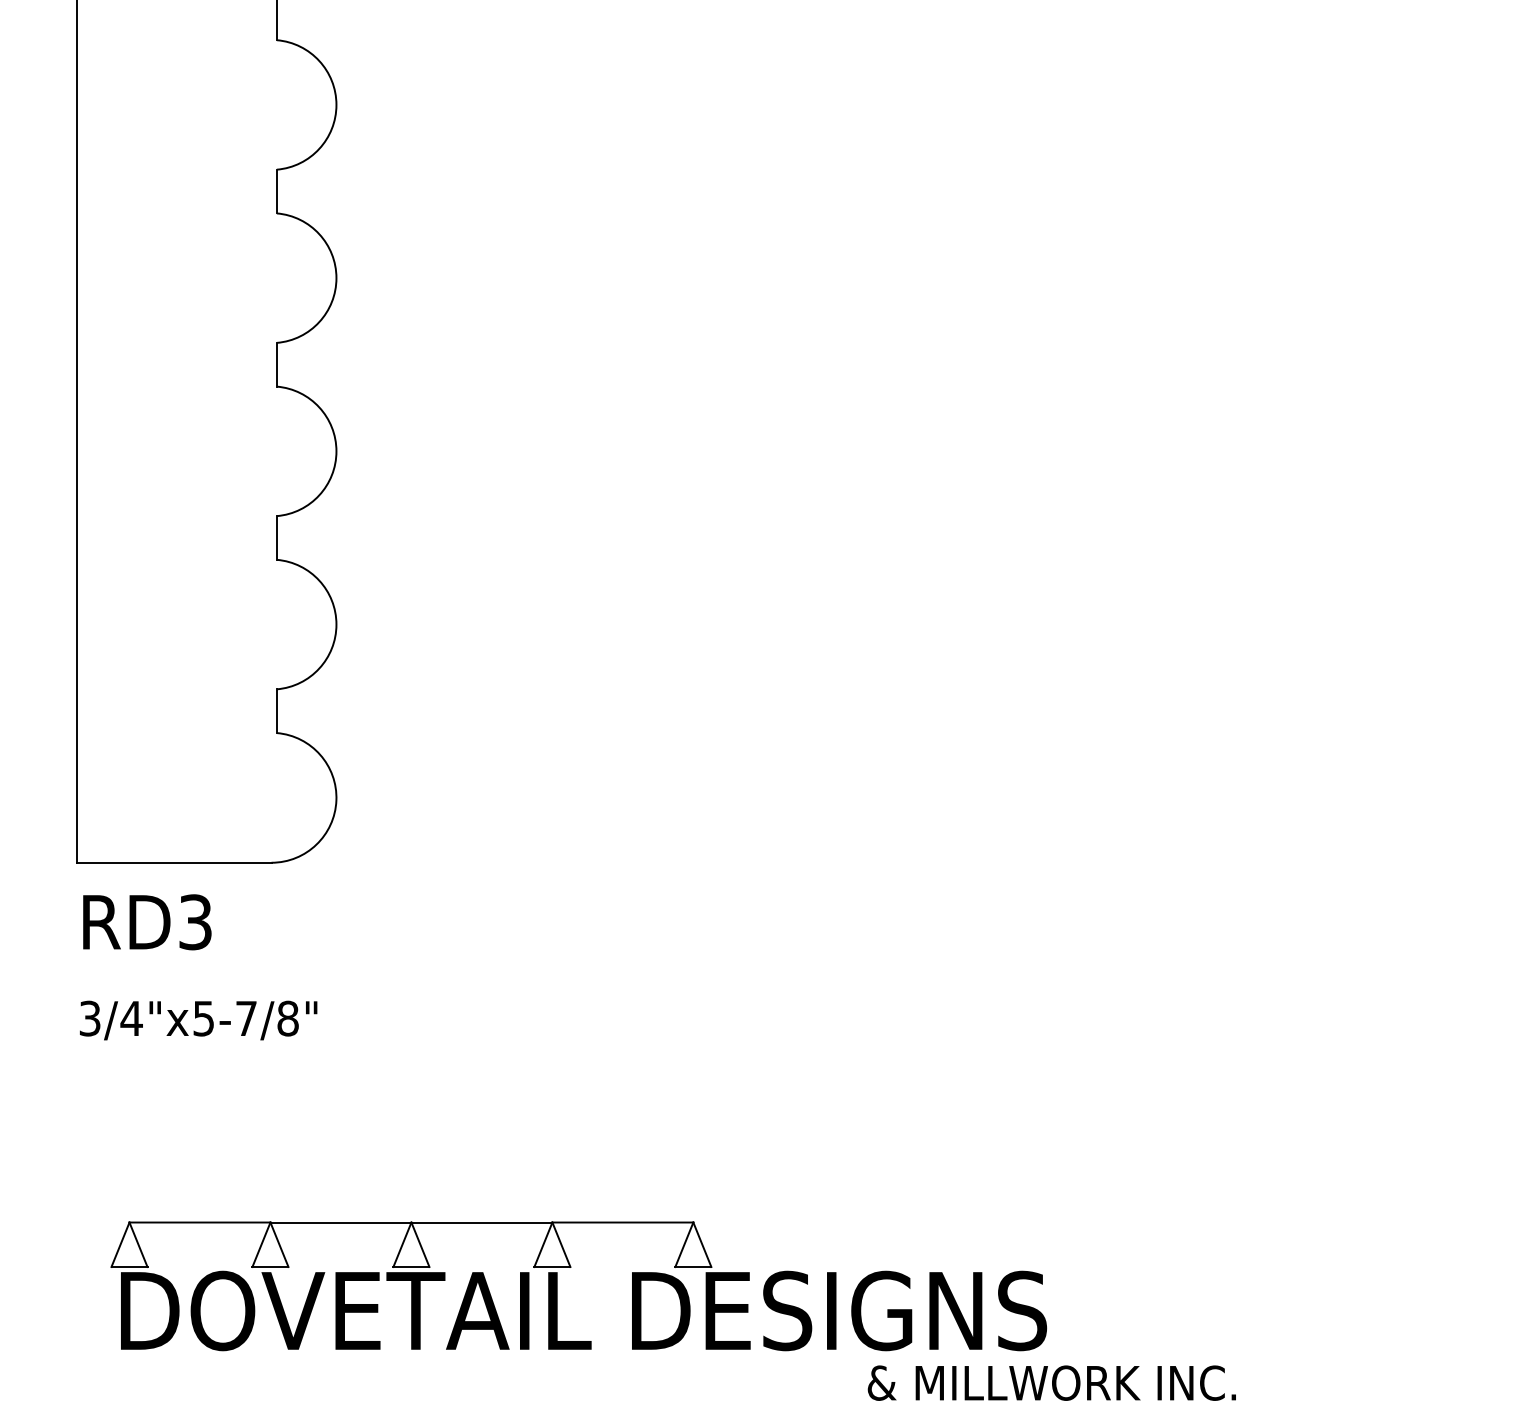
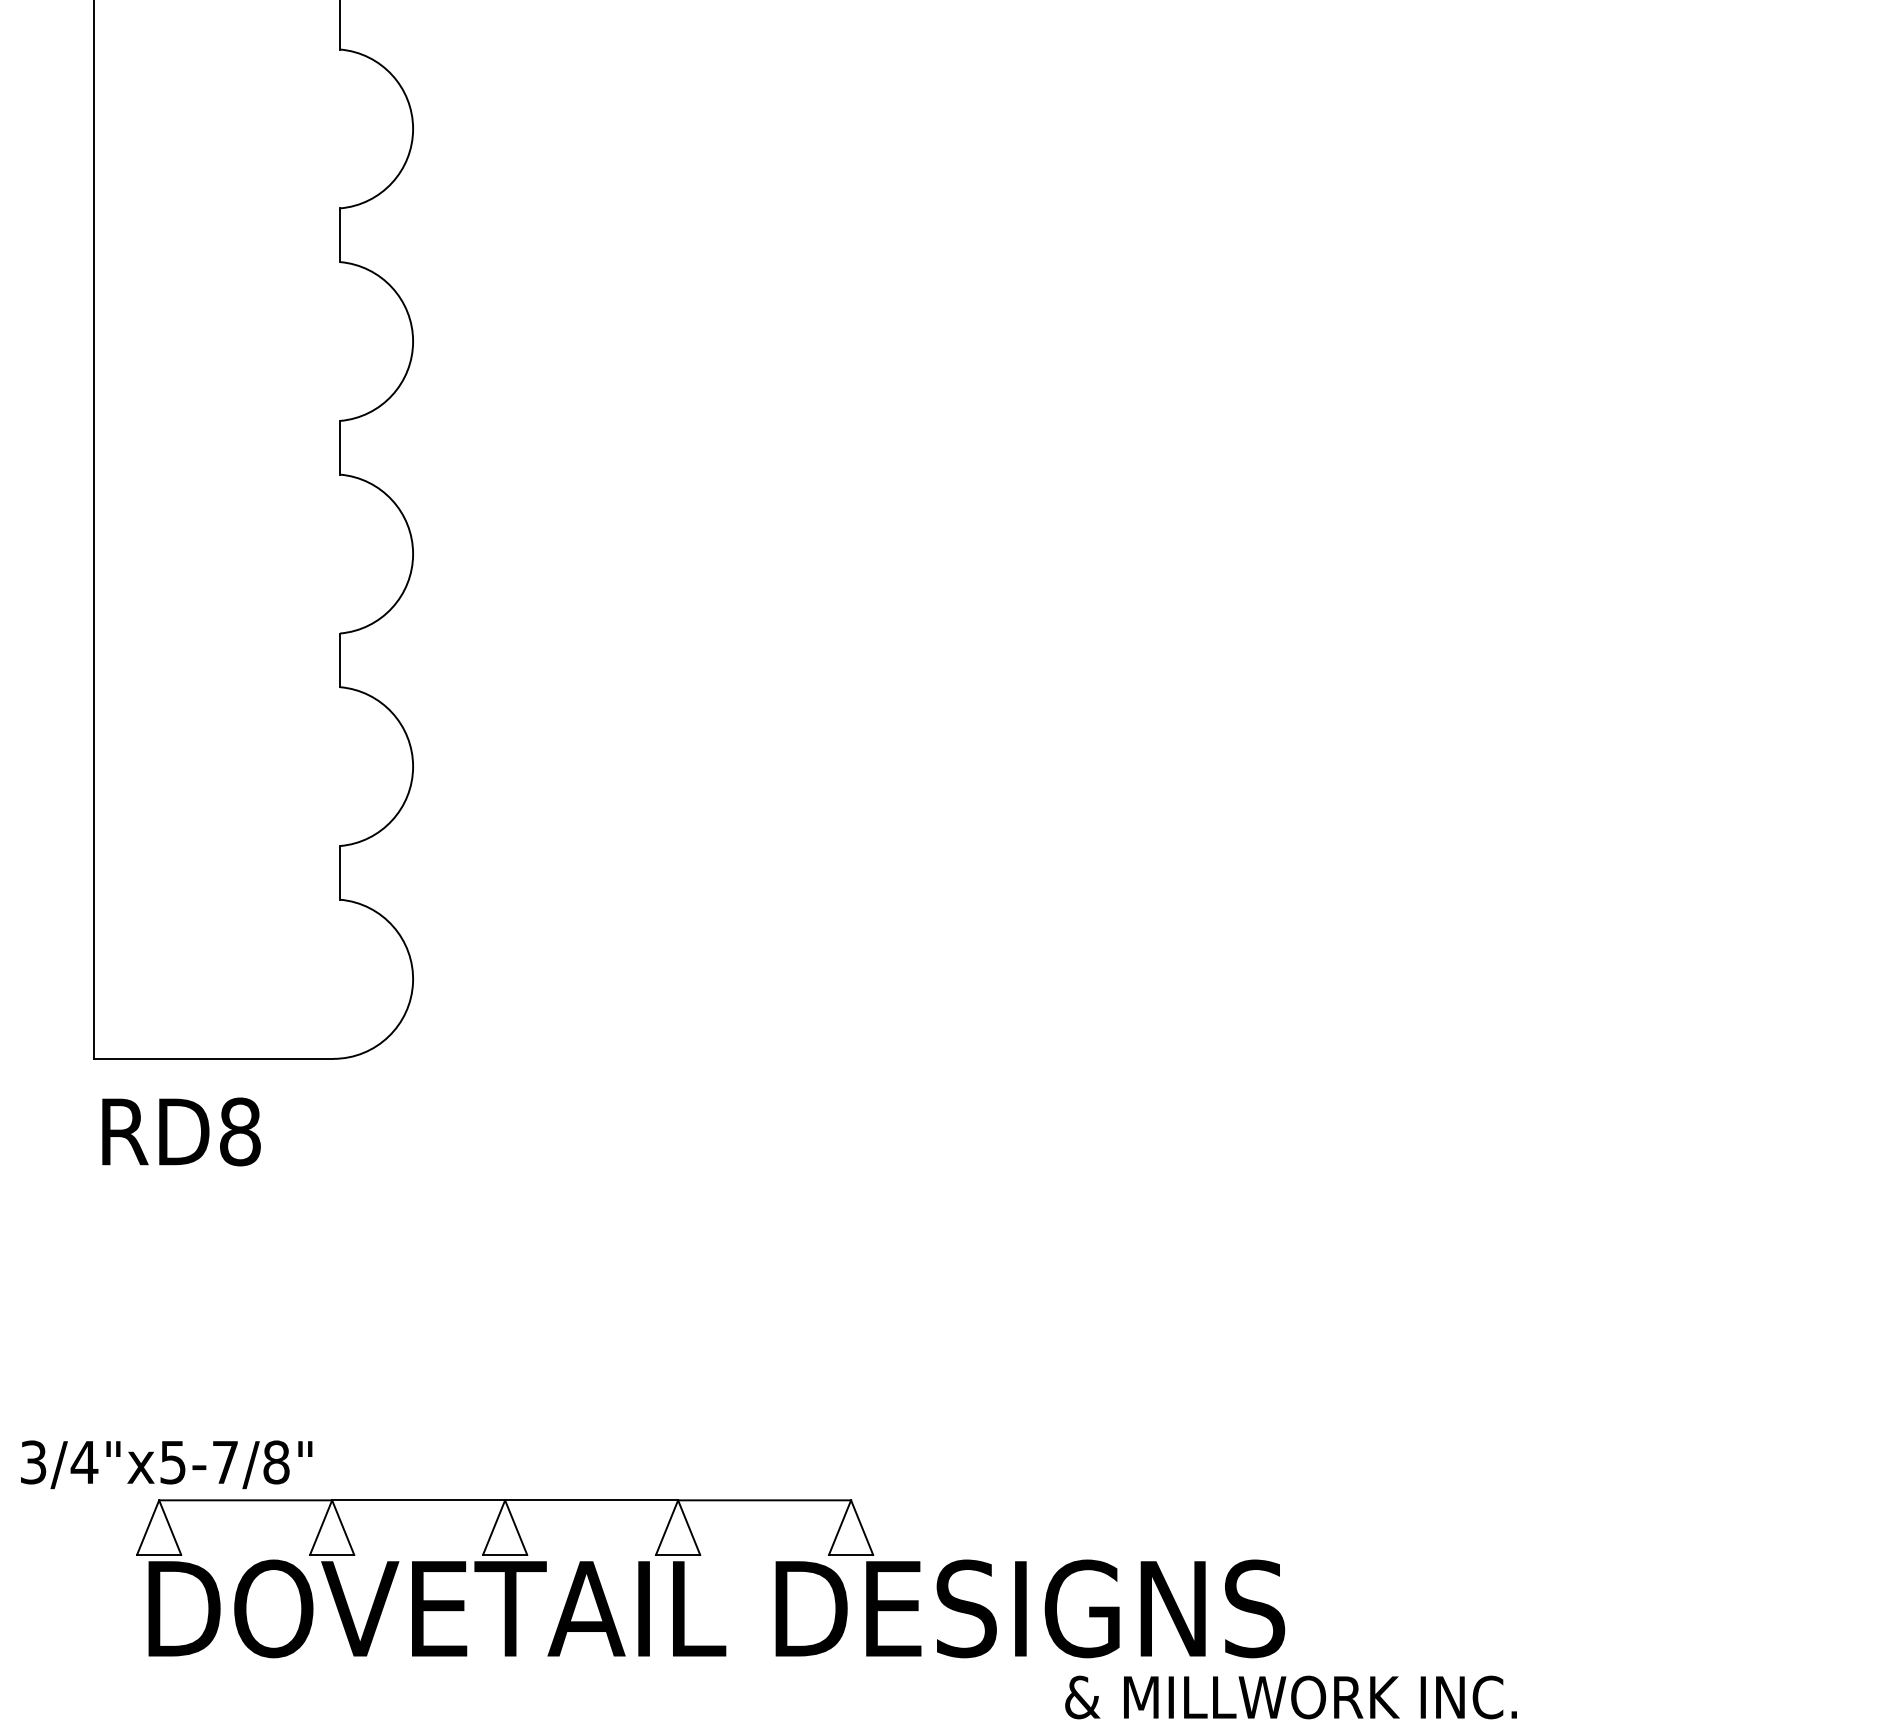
text: (195, 922) -> (240, 1132), RD3 -> RD8
text: (198, 1020) -> (166, 1464), moved

